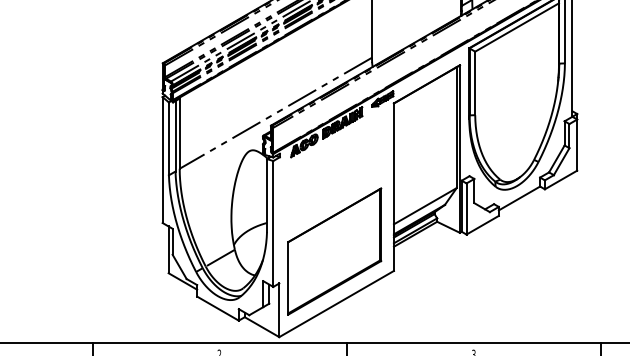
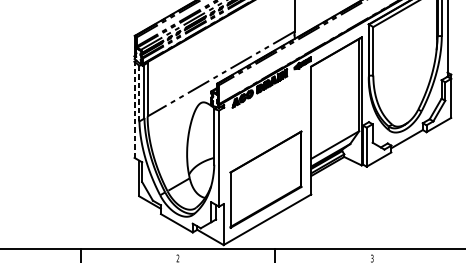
line: (168, 139) -> (139, 94), solid -> dashed
line: (162, 160) -> (134, 110), solid -> dashed

